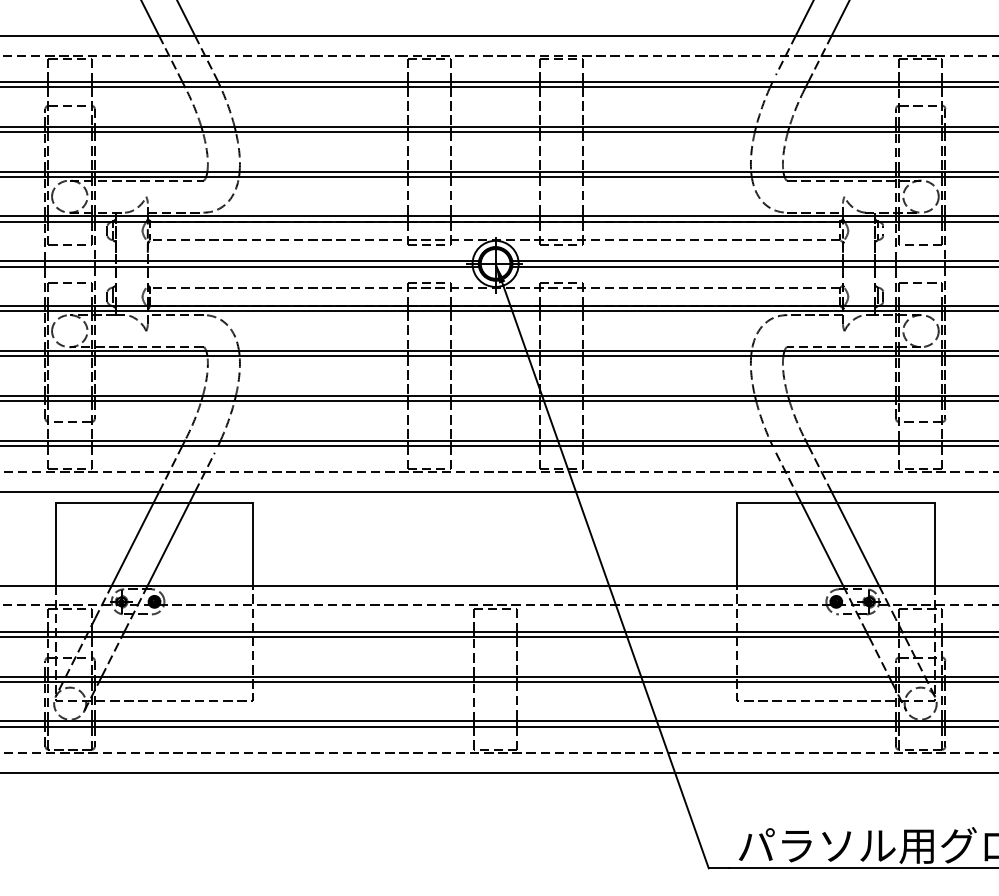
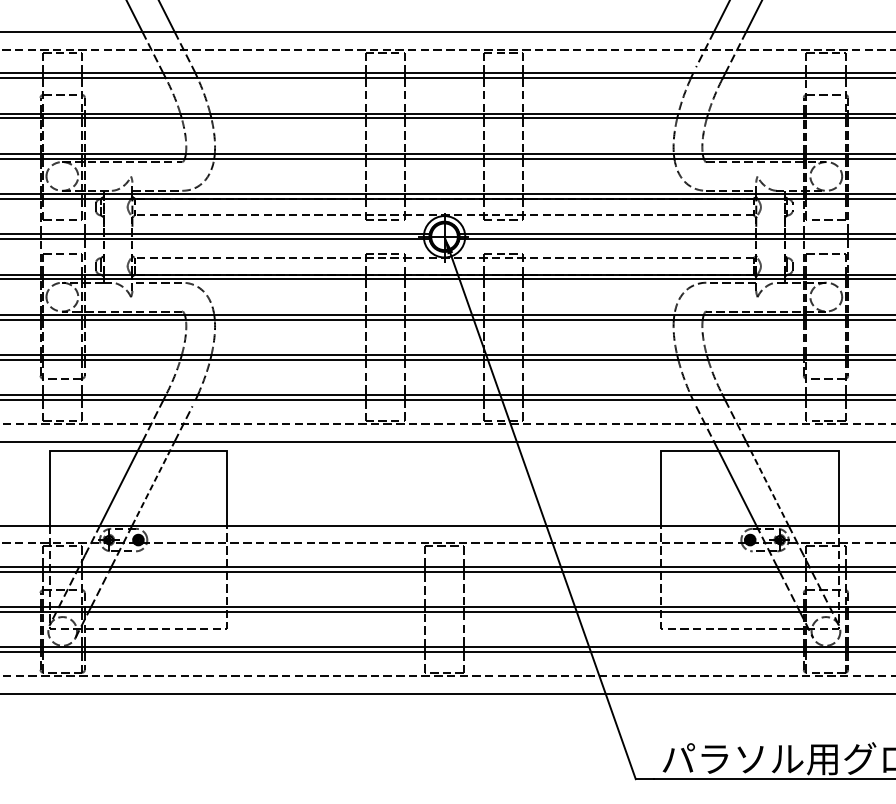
line: (171, 538) -> (153, 483), solid -> dashed
line: (855, 539) -> (767, 484), solid -> dashed

